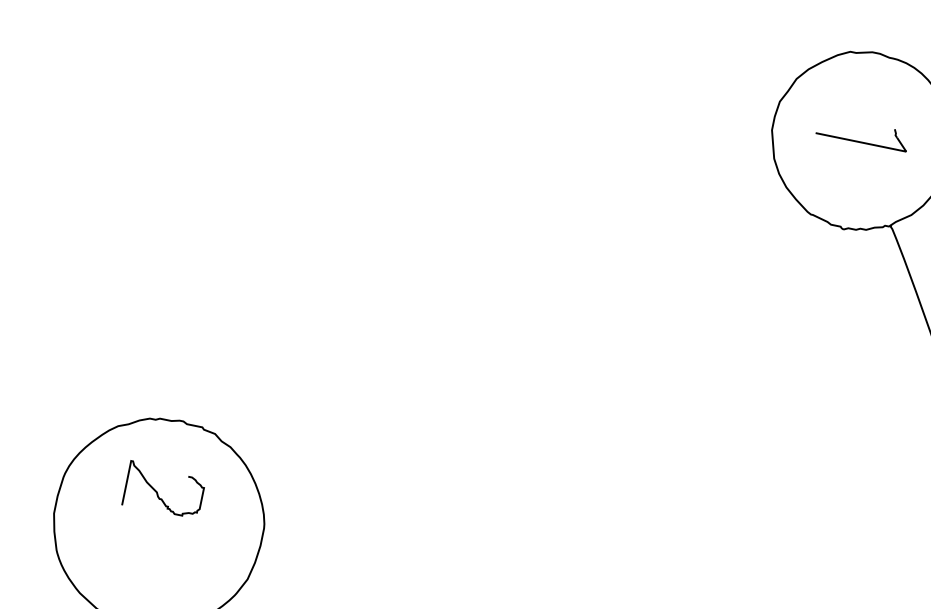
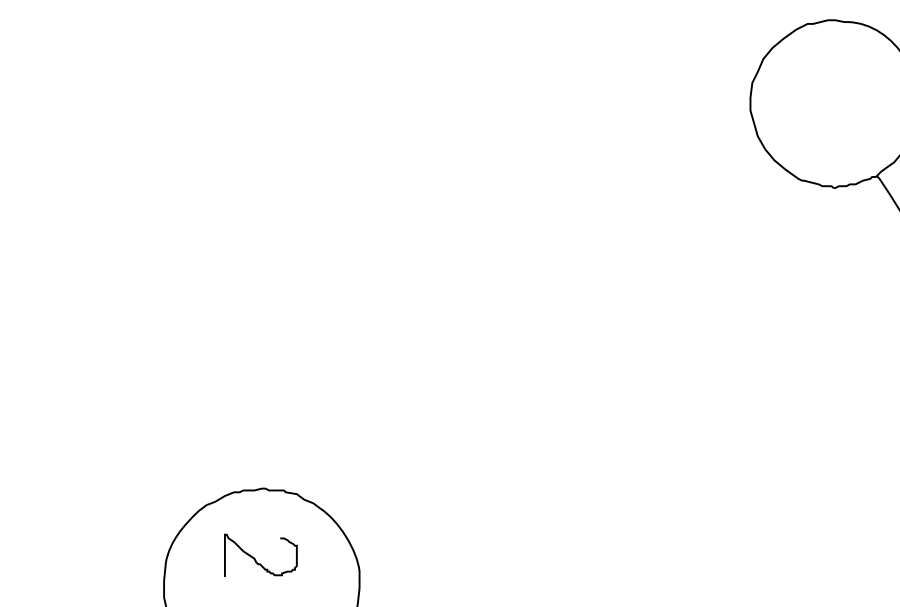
part: (861, 141) -> (834, 104), removed

